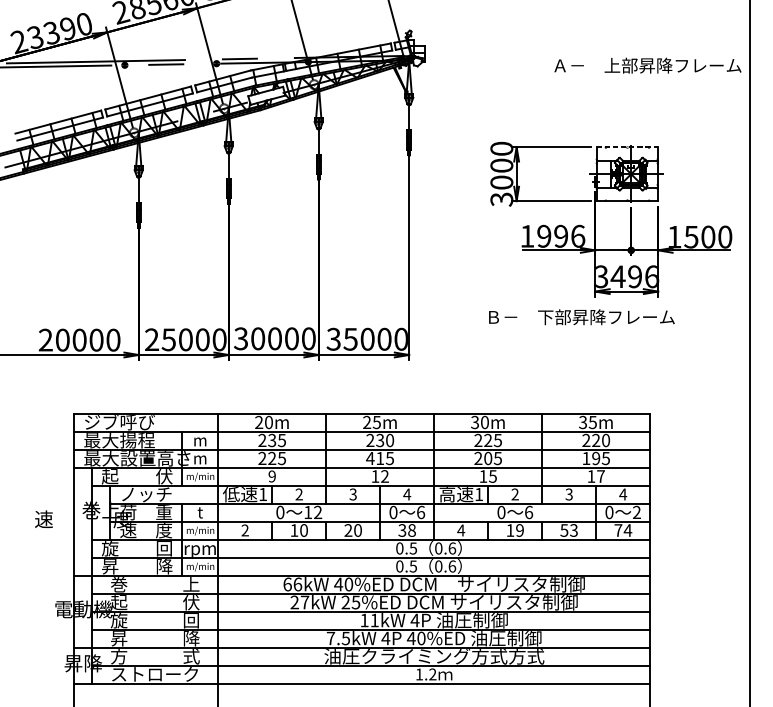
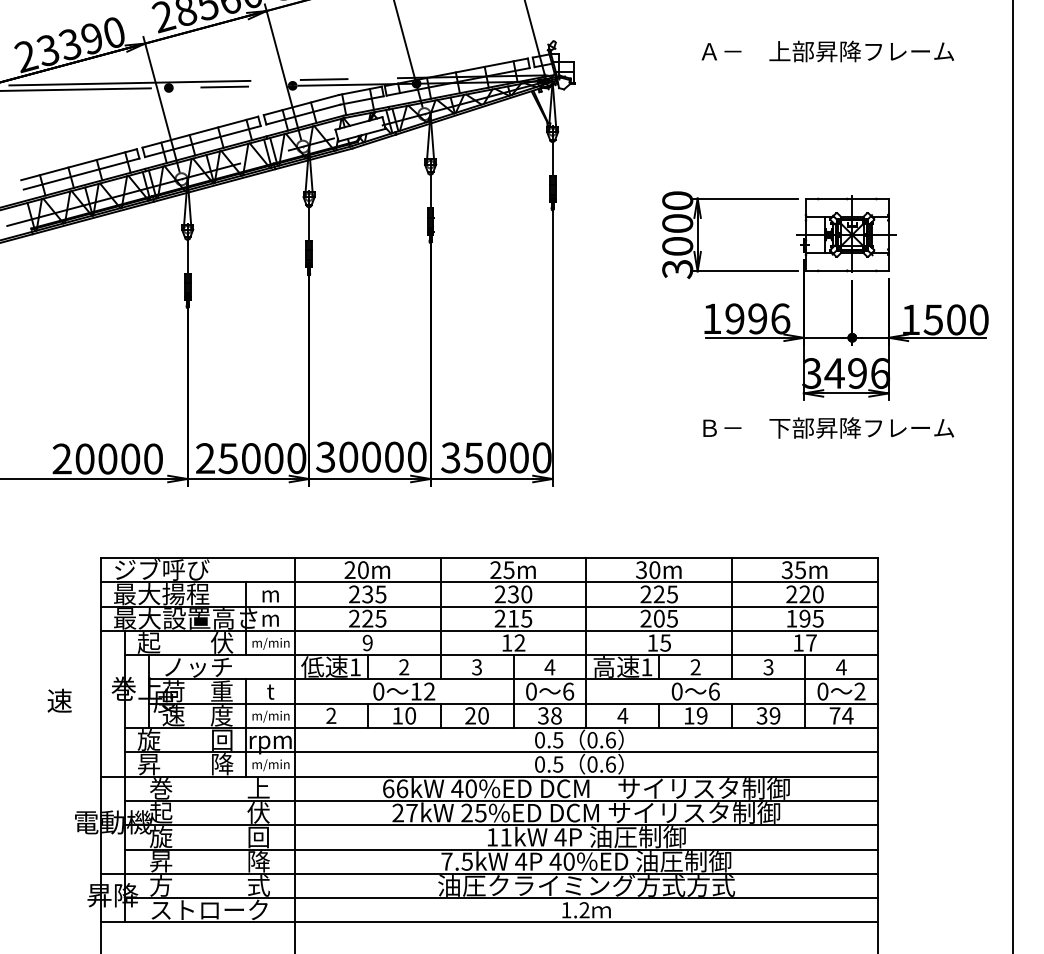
text: (647, 65) -> (827, 51), moved
line: (627, 147) -> (847, 198), dashed -> solid
text: (581, 316) -> (828, 427), moved
text: (370, 458) -> (500, 618), 415 -> 215
text: (569, 530) -> (768, 715), 53 -> 39

